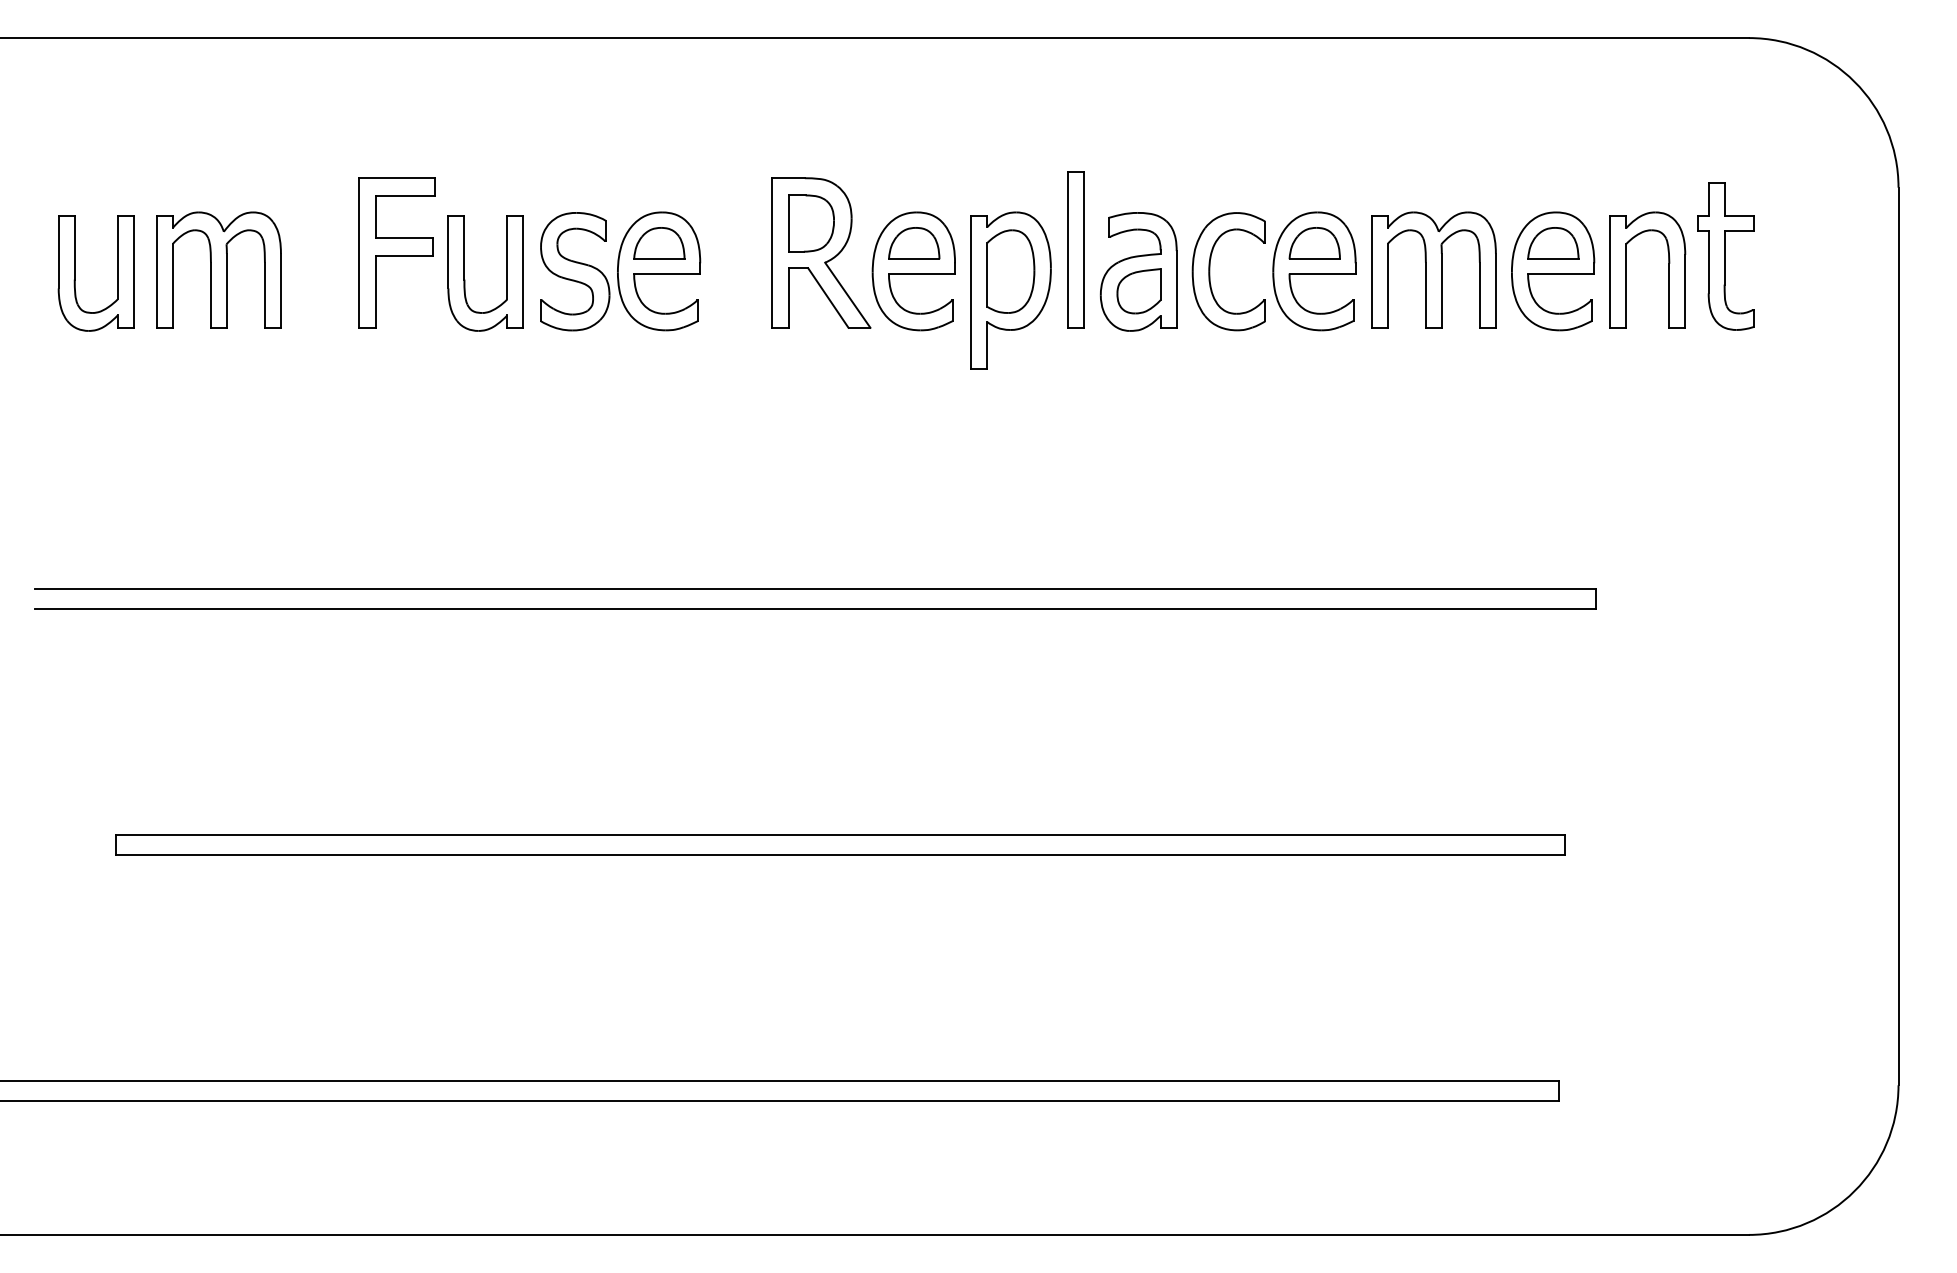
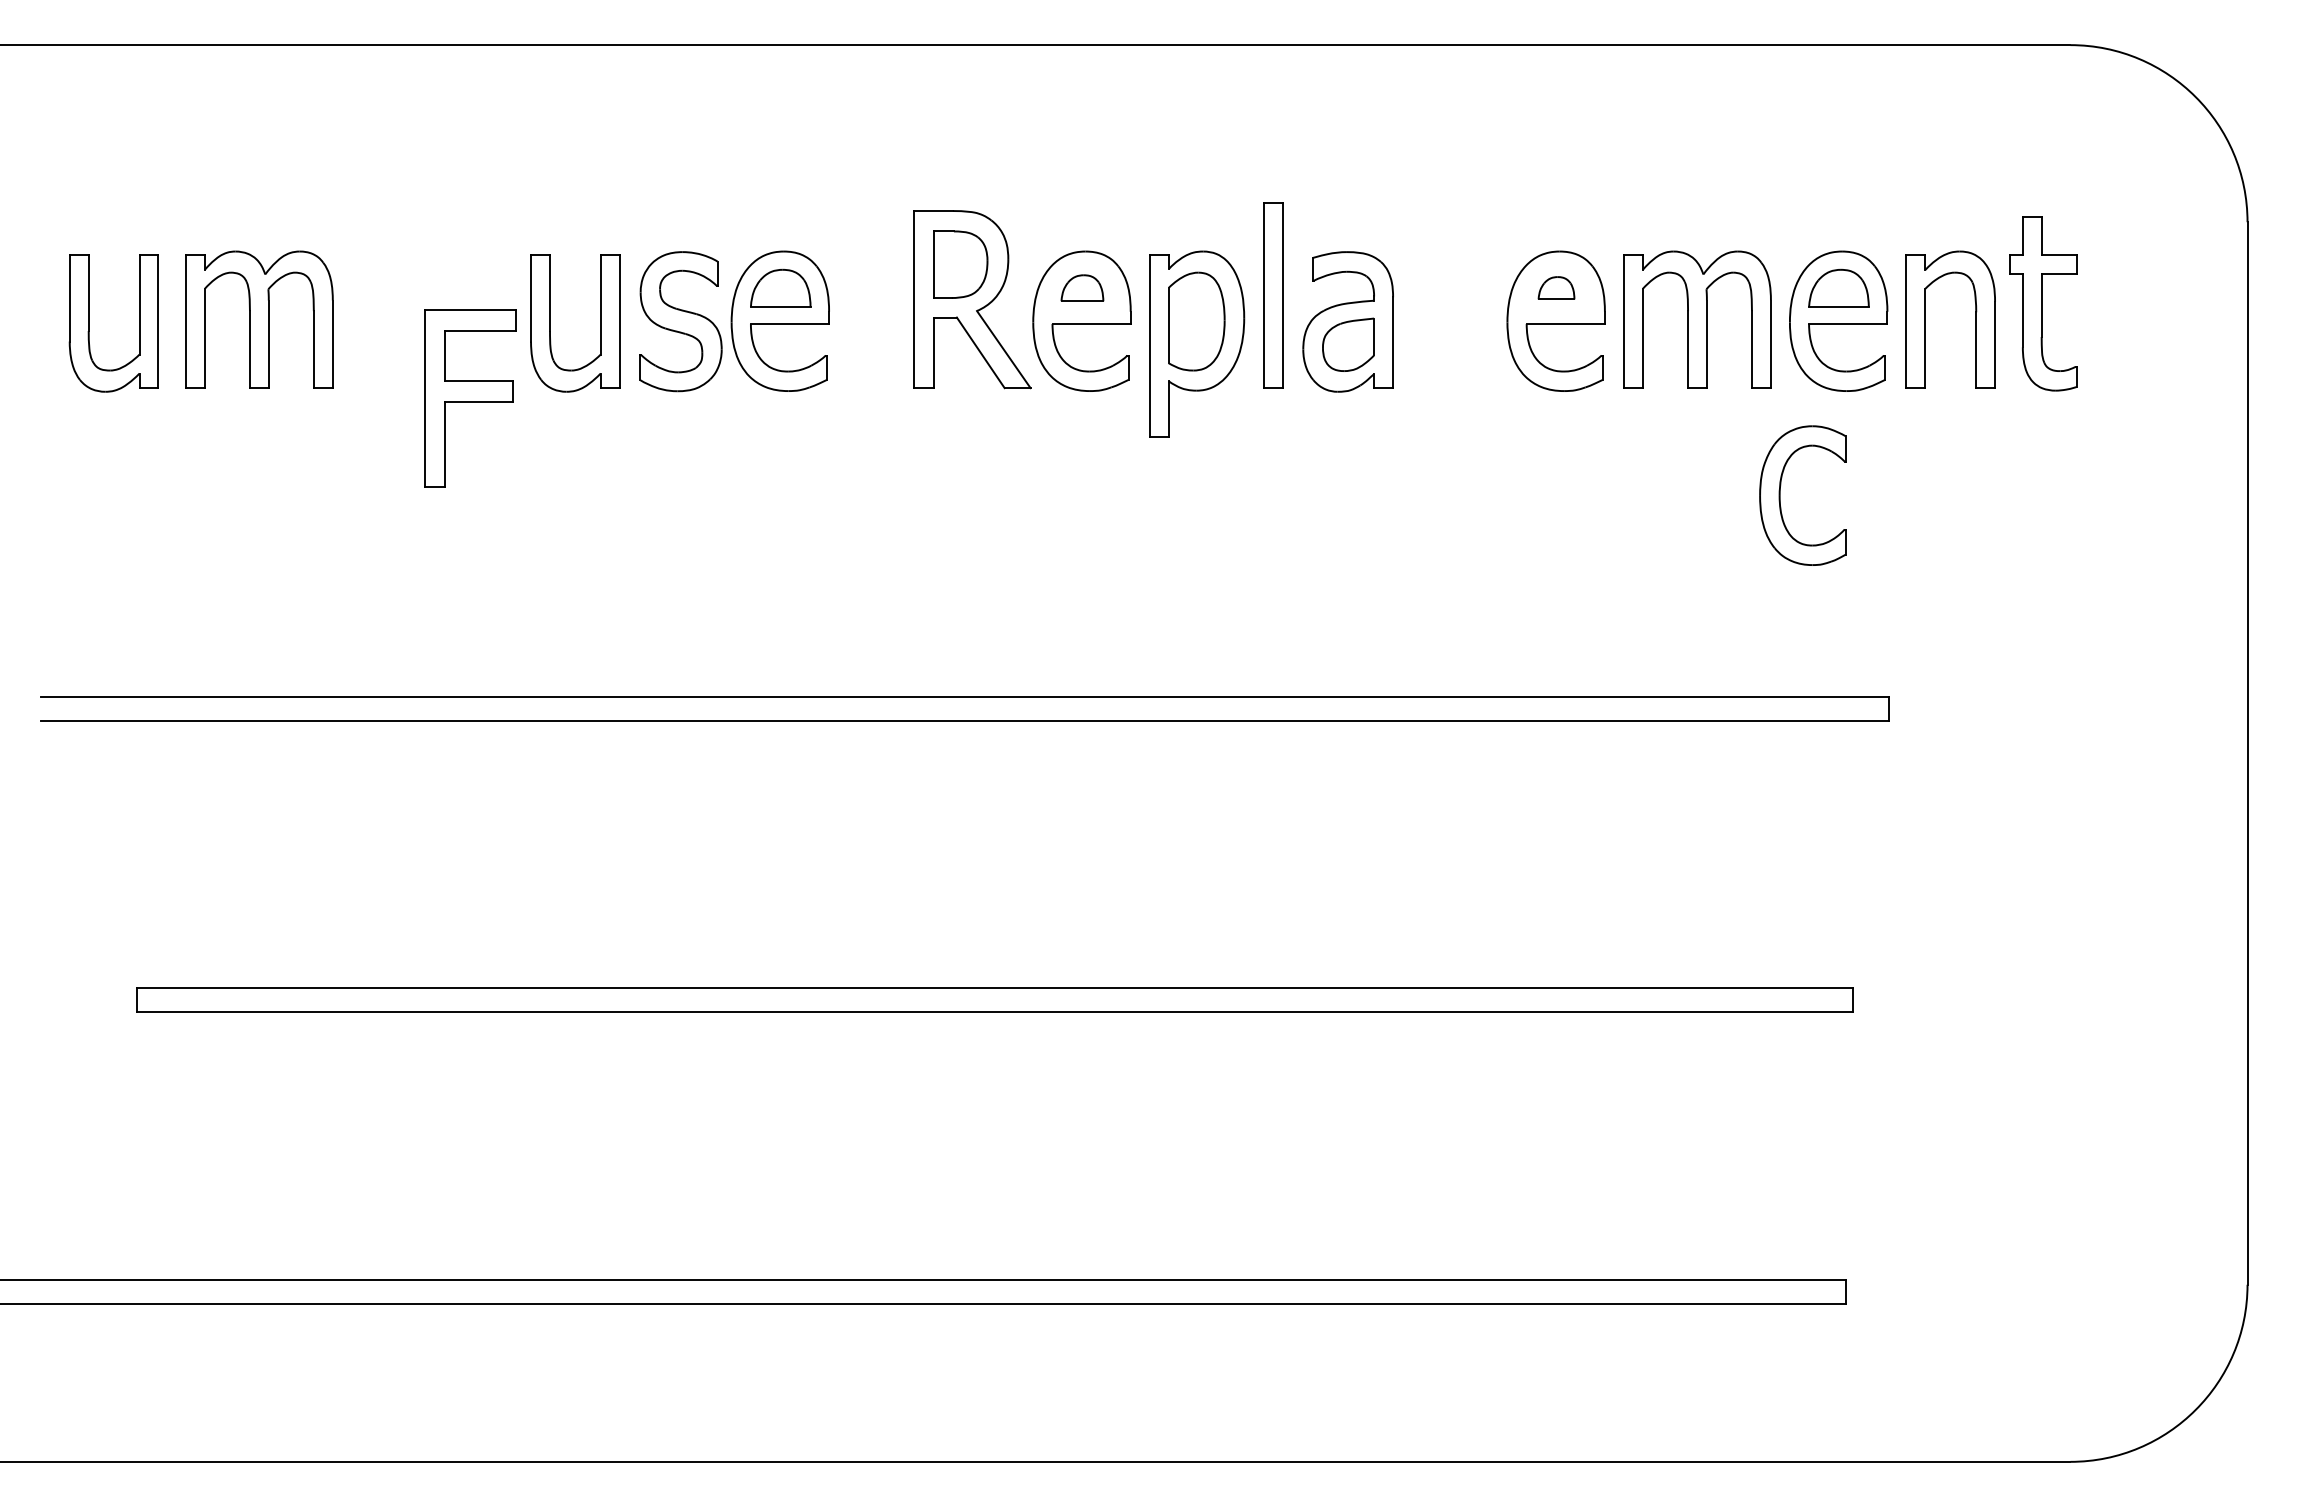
part: (914, 242) -> (1082, 287), size x0.7
part: (1314, 242) -> (1556, 287), size x0.6
part: (397, 252) -> (470, 398), moved
part: (1209, 271) -> (1780, 495), moved

